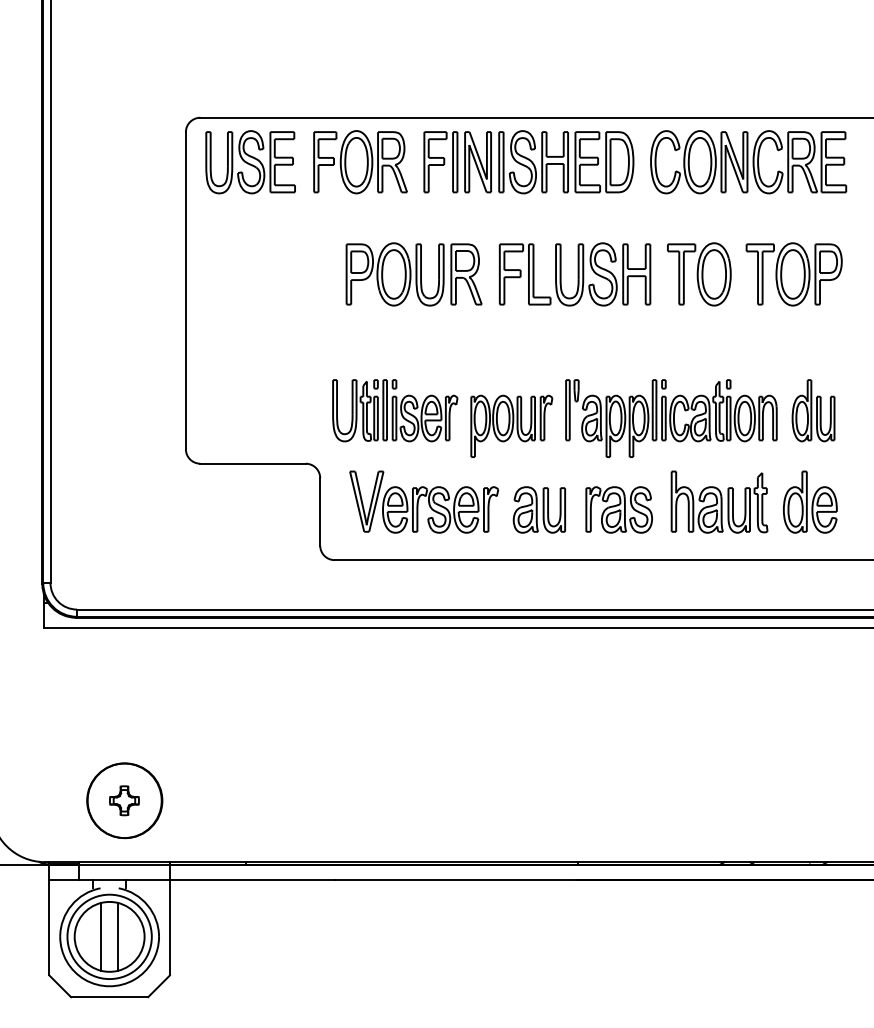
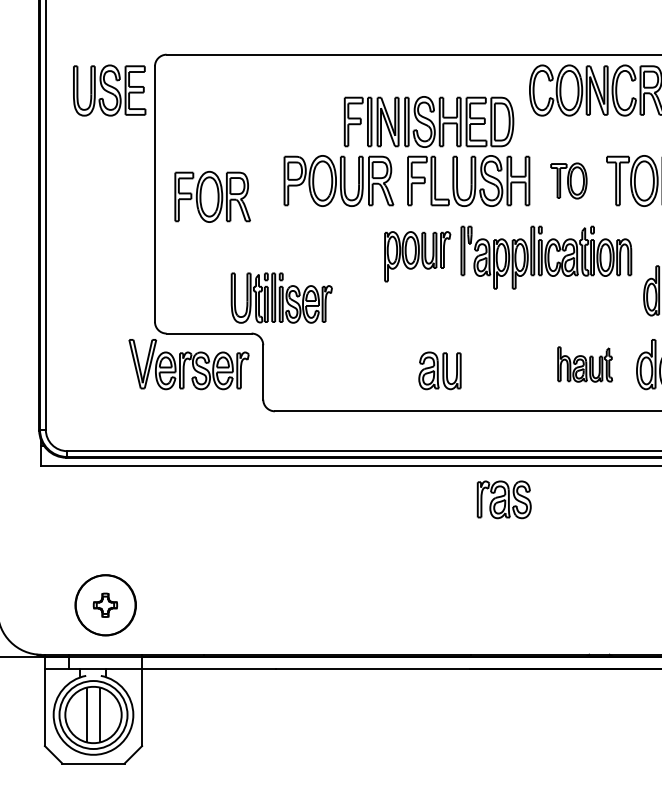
part: (250, 162) -> (109, 90), moved
part: (360, 162) -> (212, 197), moved
part: (528, 162) -> (428, 122), moved
part: (699, 274) -> (569, 181), size x0.7
part: (395, 410) -> (282, 297), moved
part: (671, 418) -> (546, 257), moved
part: (511, 425) -> (417, 256), moved
part: (424, 501) -> (189, 364), moved
part: (719, 501) -> (585, 364), size x0.7
part: (618, 509) -> (503, 499), moved

